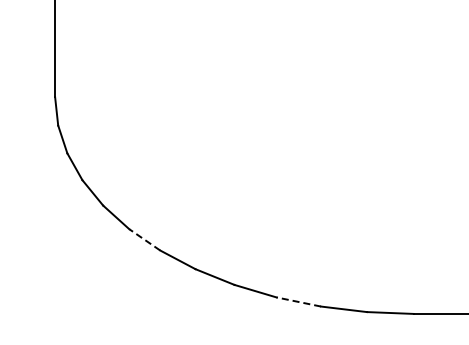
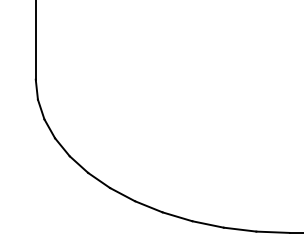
line: (144, 239) -> (98, 180), dashed -> solid
line: (298, 301) -> (207, 224), dashed -> solid

